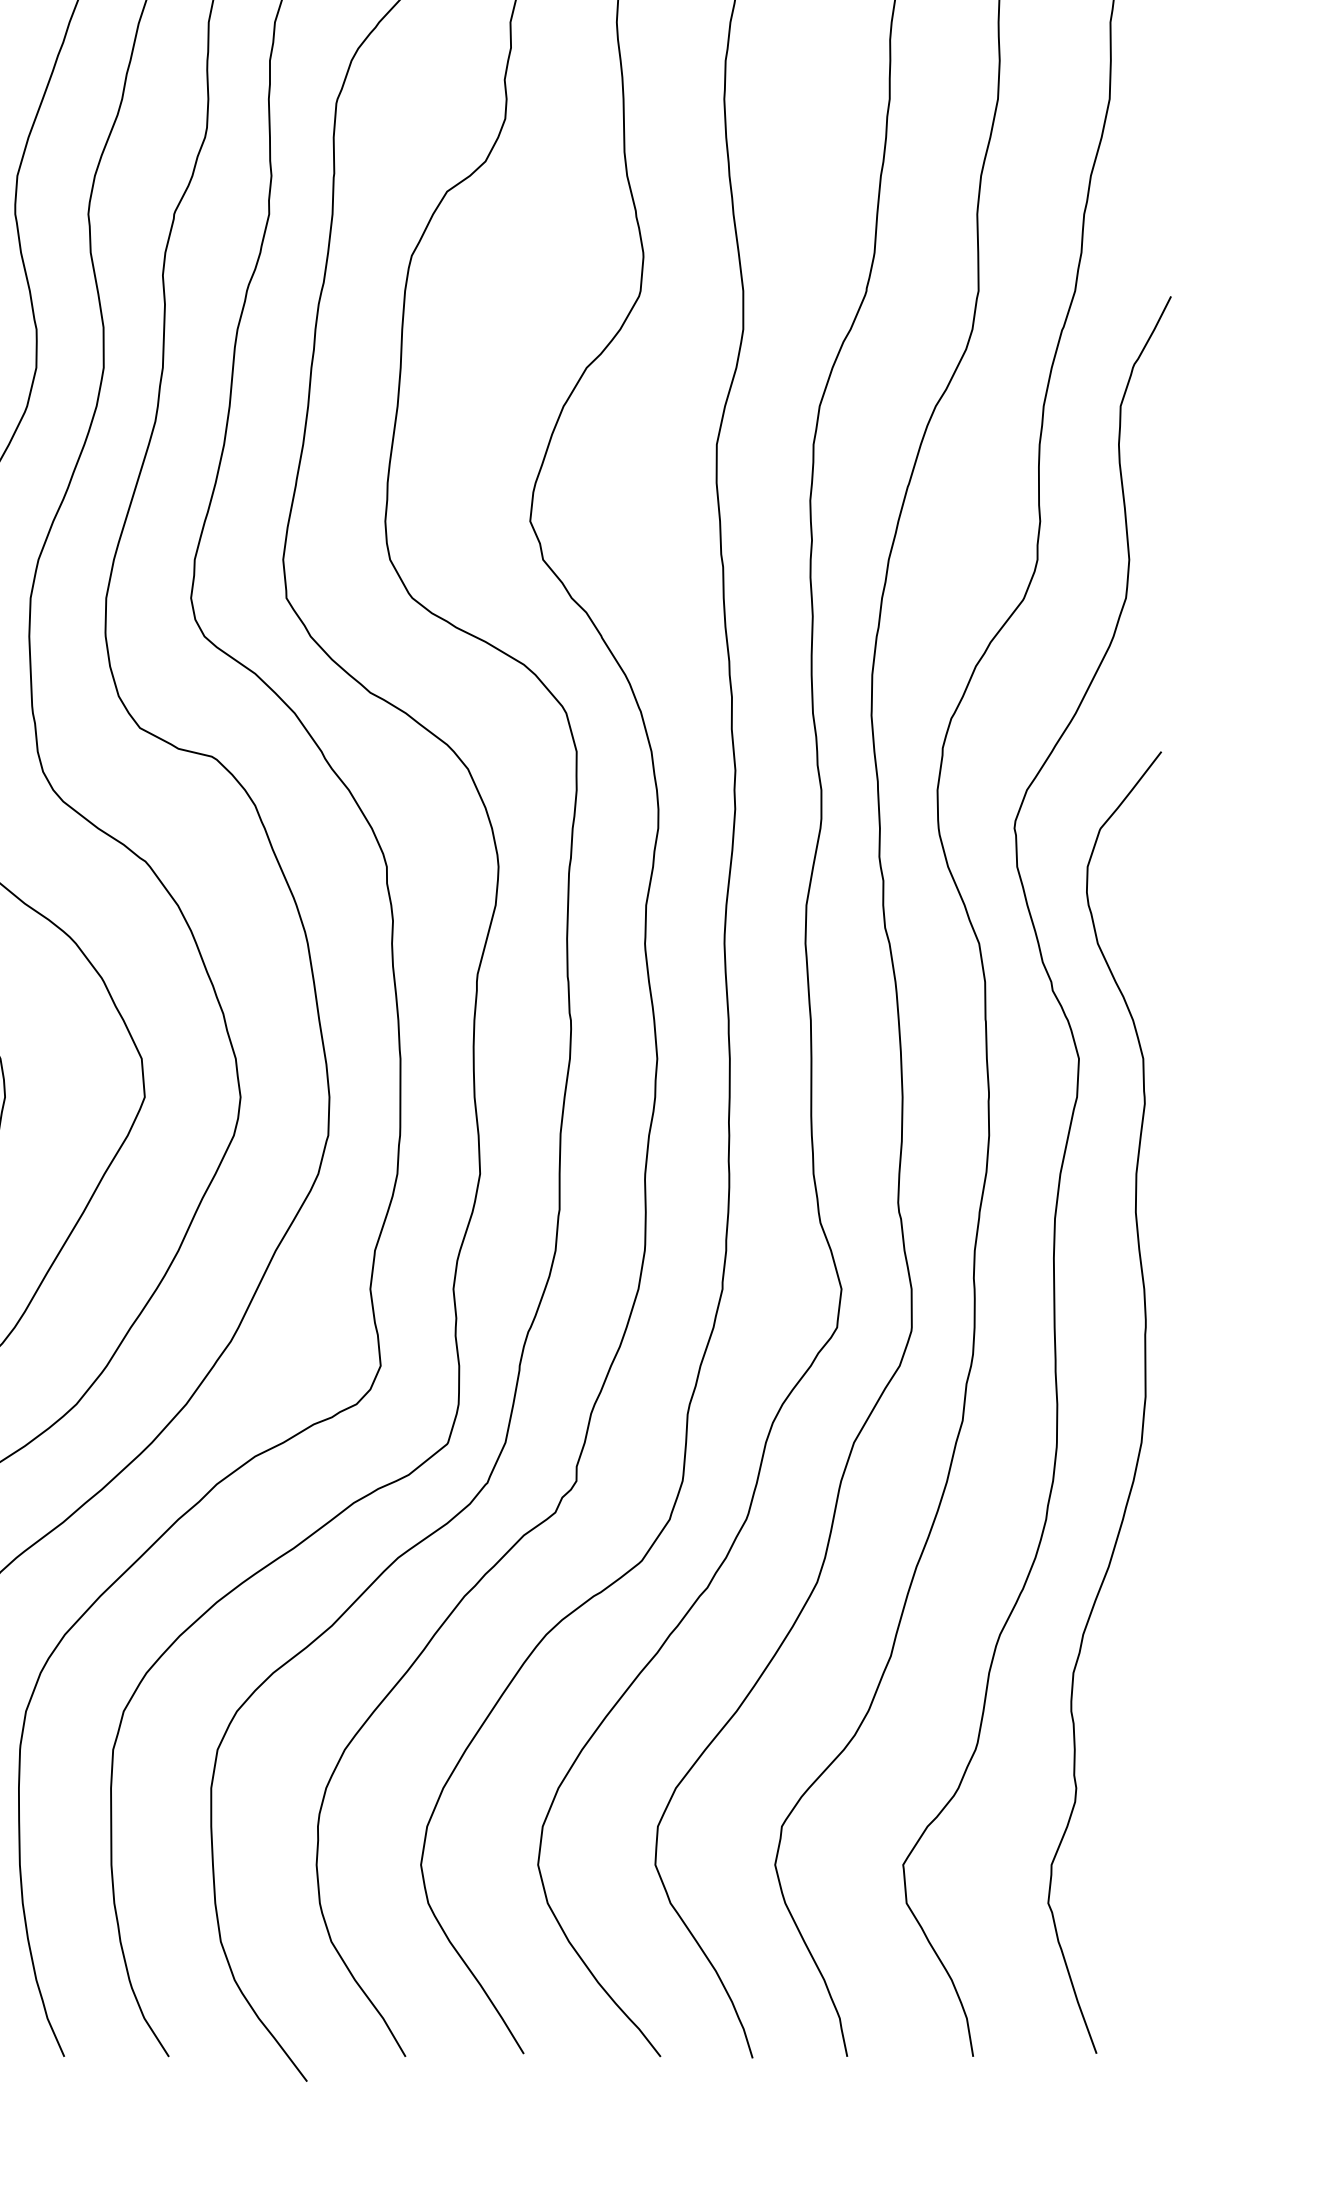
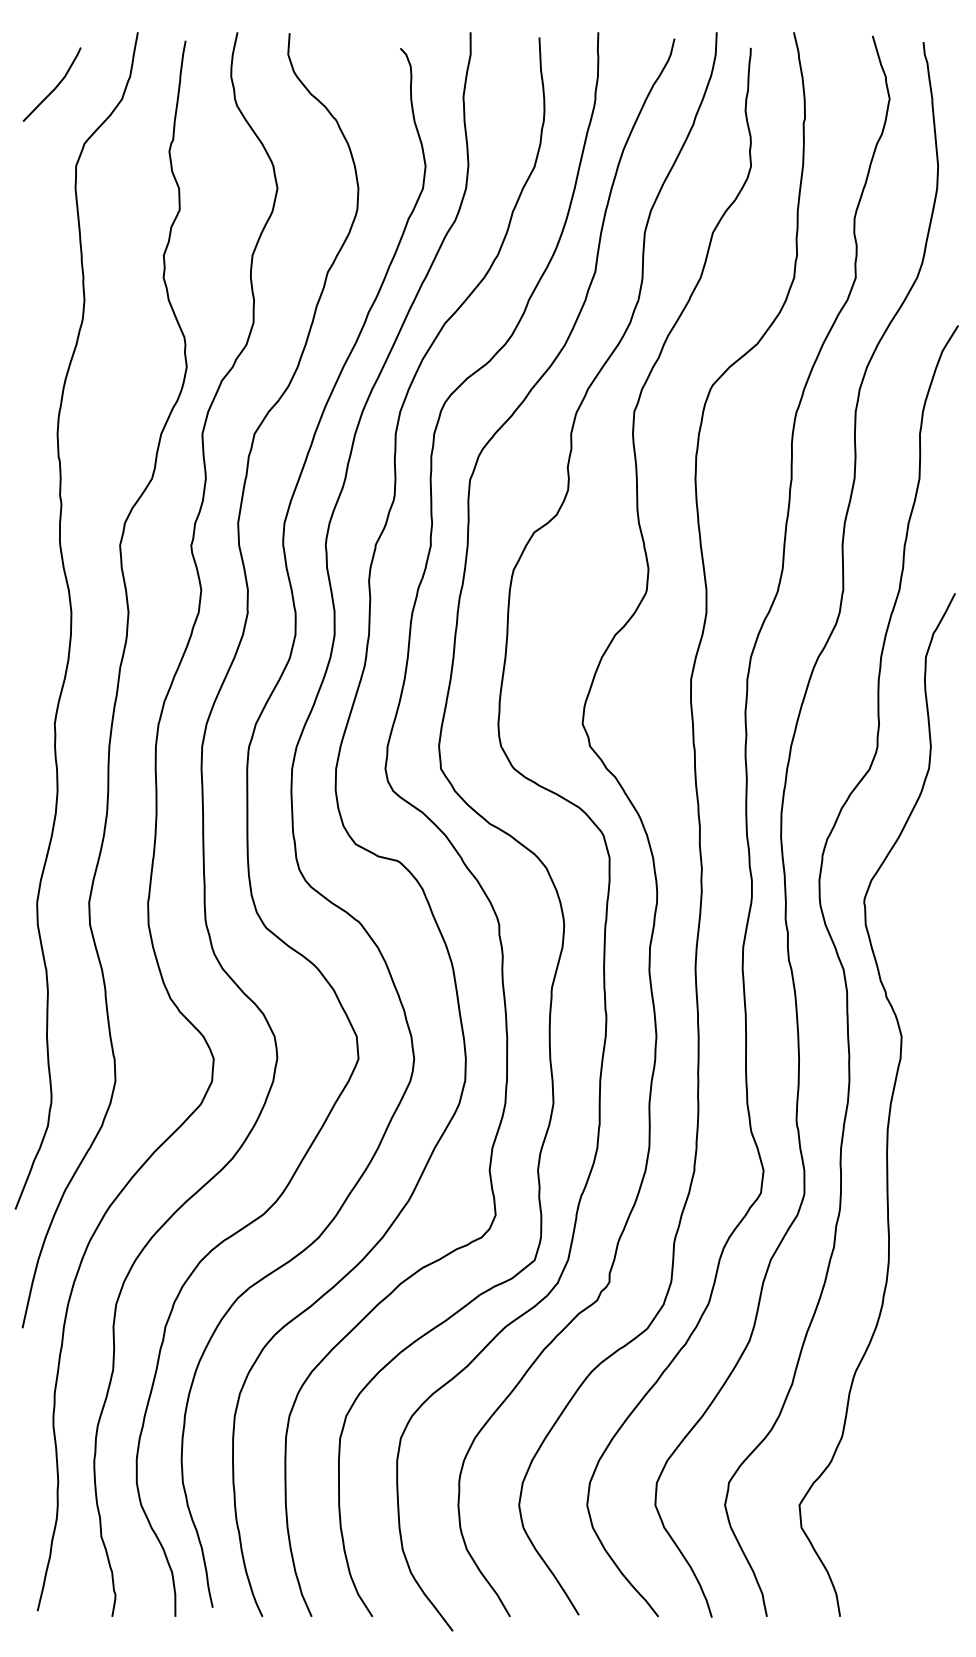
curve: (1142, 1407) -> (938, 1239), removed

